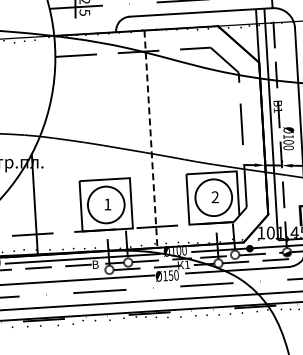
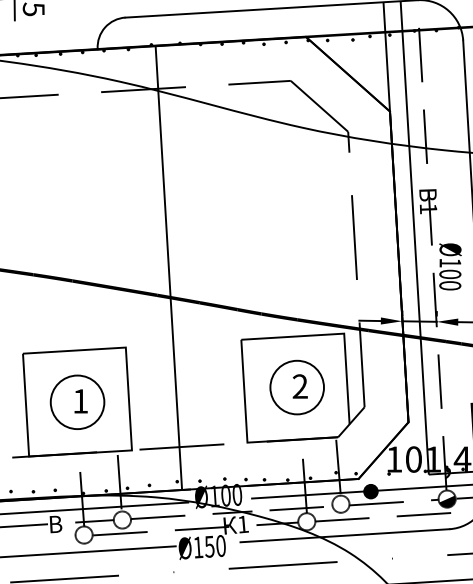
line: (150, 139) -> (167, 268), dashed -> solid
circle: (213, 197) -> (296, 387), size x0.71
circle: (106, 204) -> (78, 401), size x0.71

